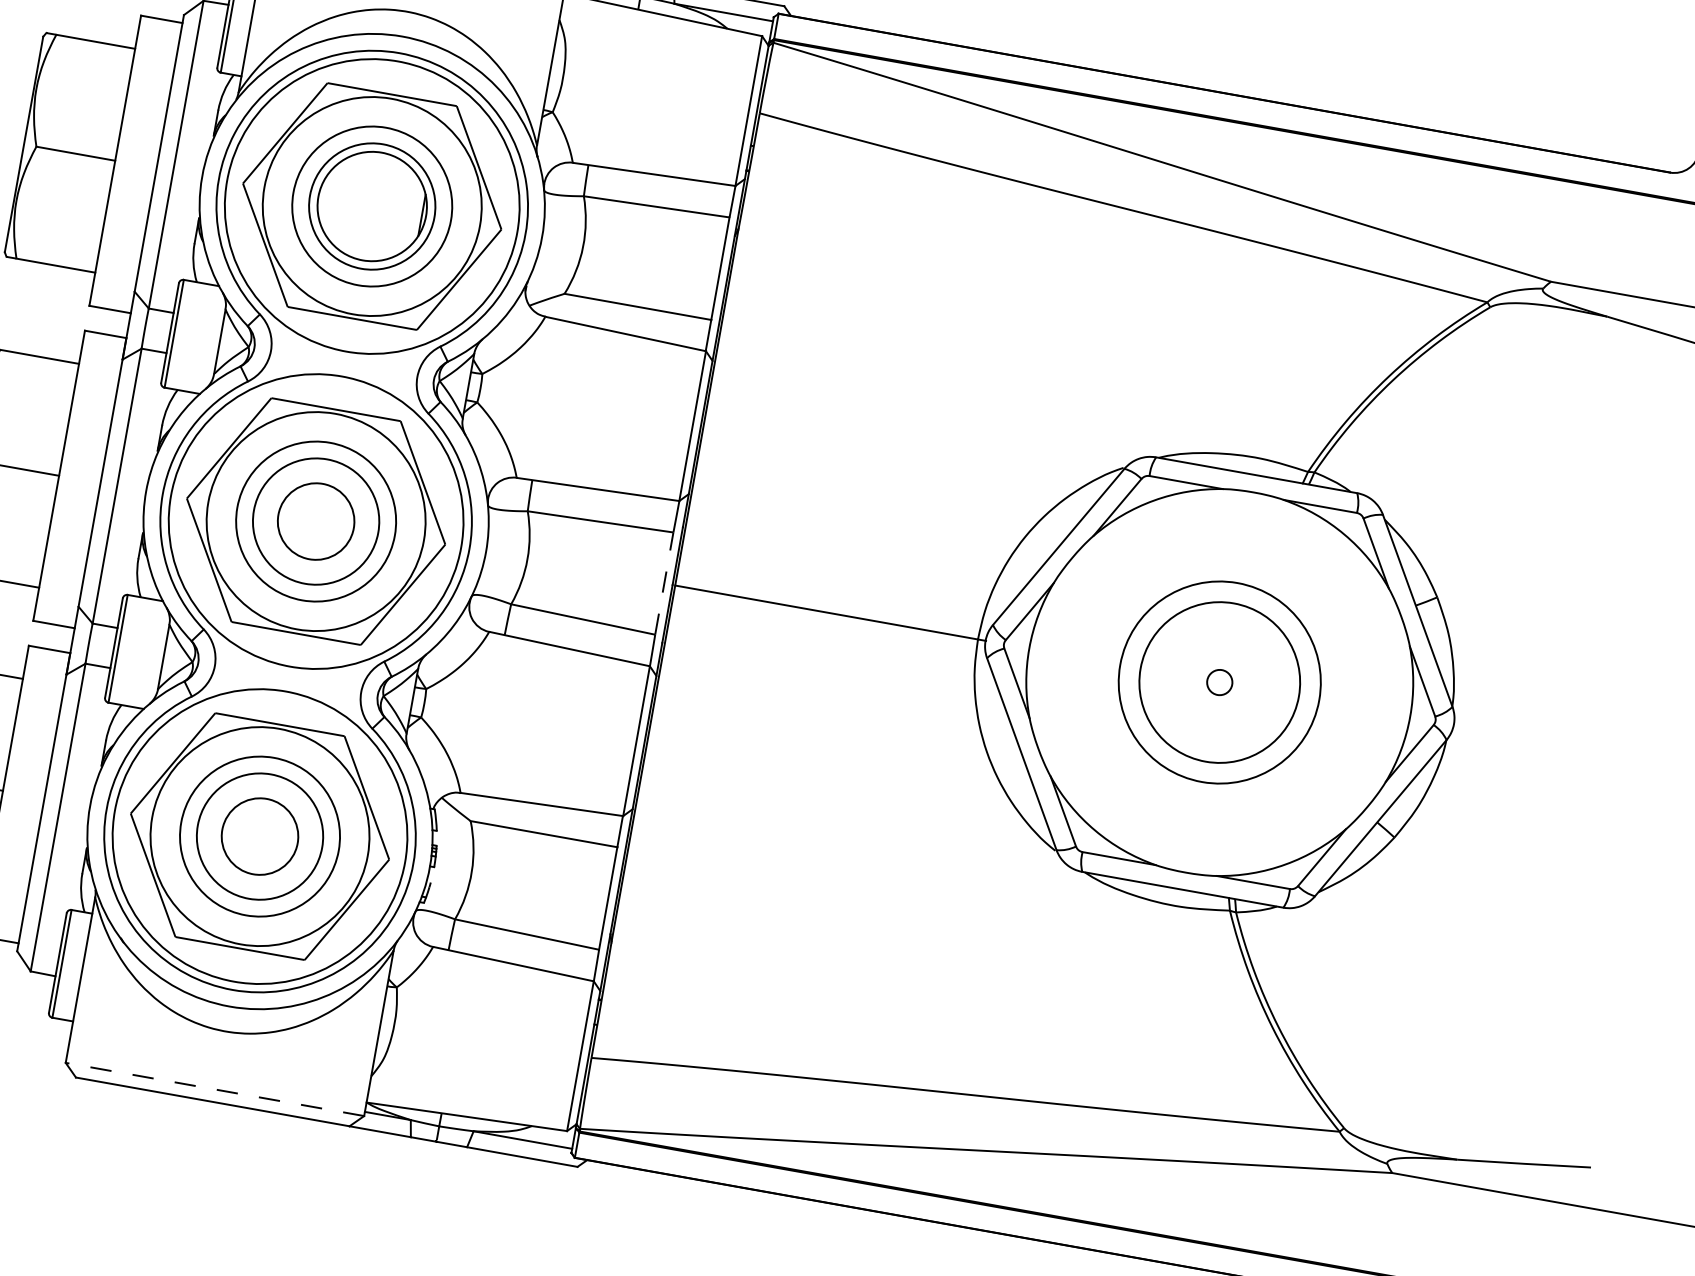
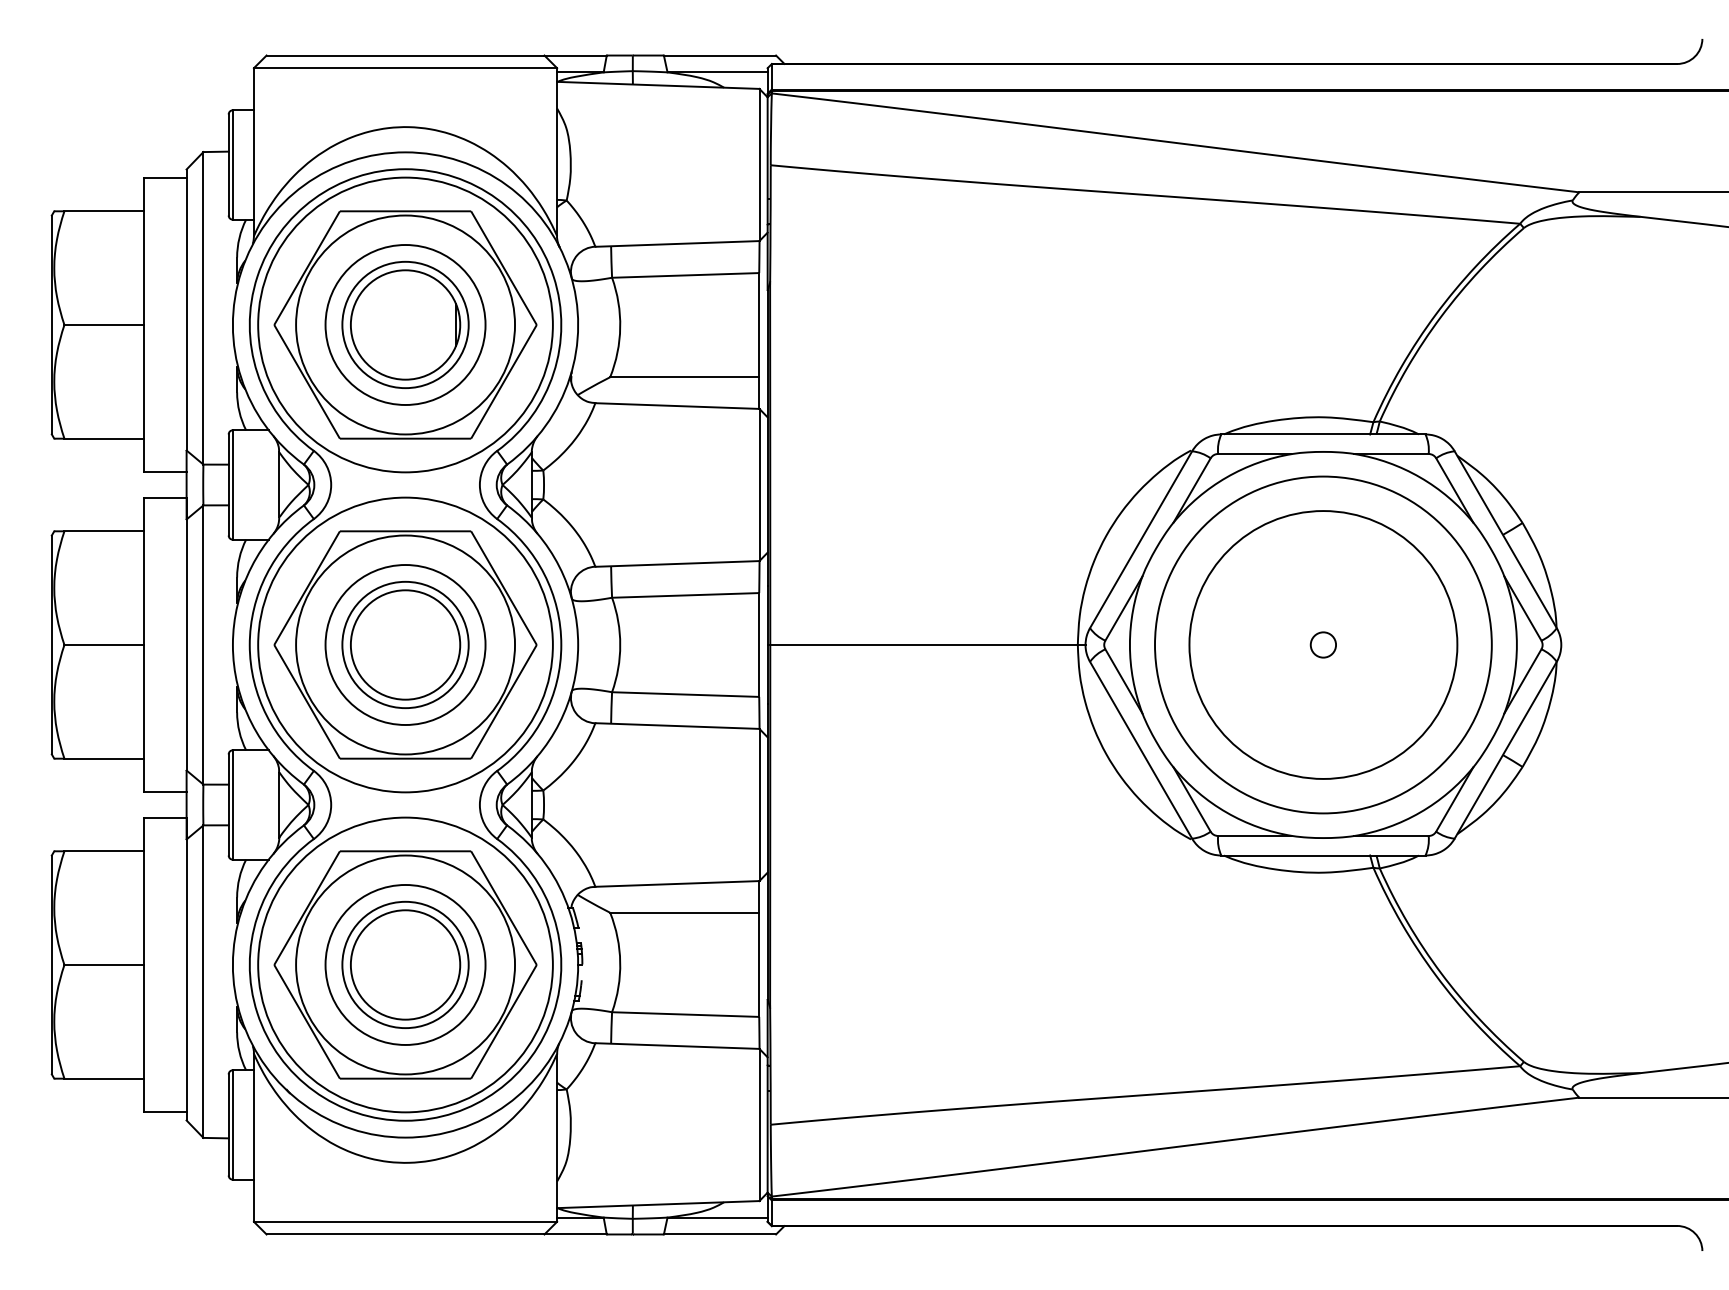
circle: (316, 521) -> (405, 644), size x1.43
line: (664, 583) -> (759, 644), dashed -> solid
circle: (1219, 682) -> (1323, 644), size x1.67
circle: (1219, 682) -> (1323, 644), size x1.67
circle: (260, 836) -> (405, 964), size x1.43
line: (214, 1089) -> (405, 1221), dashed -> solid

